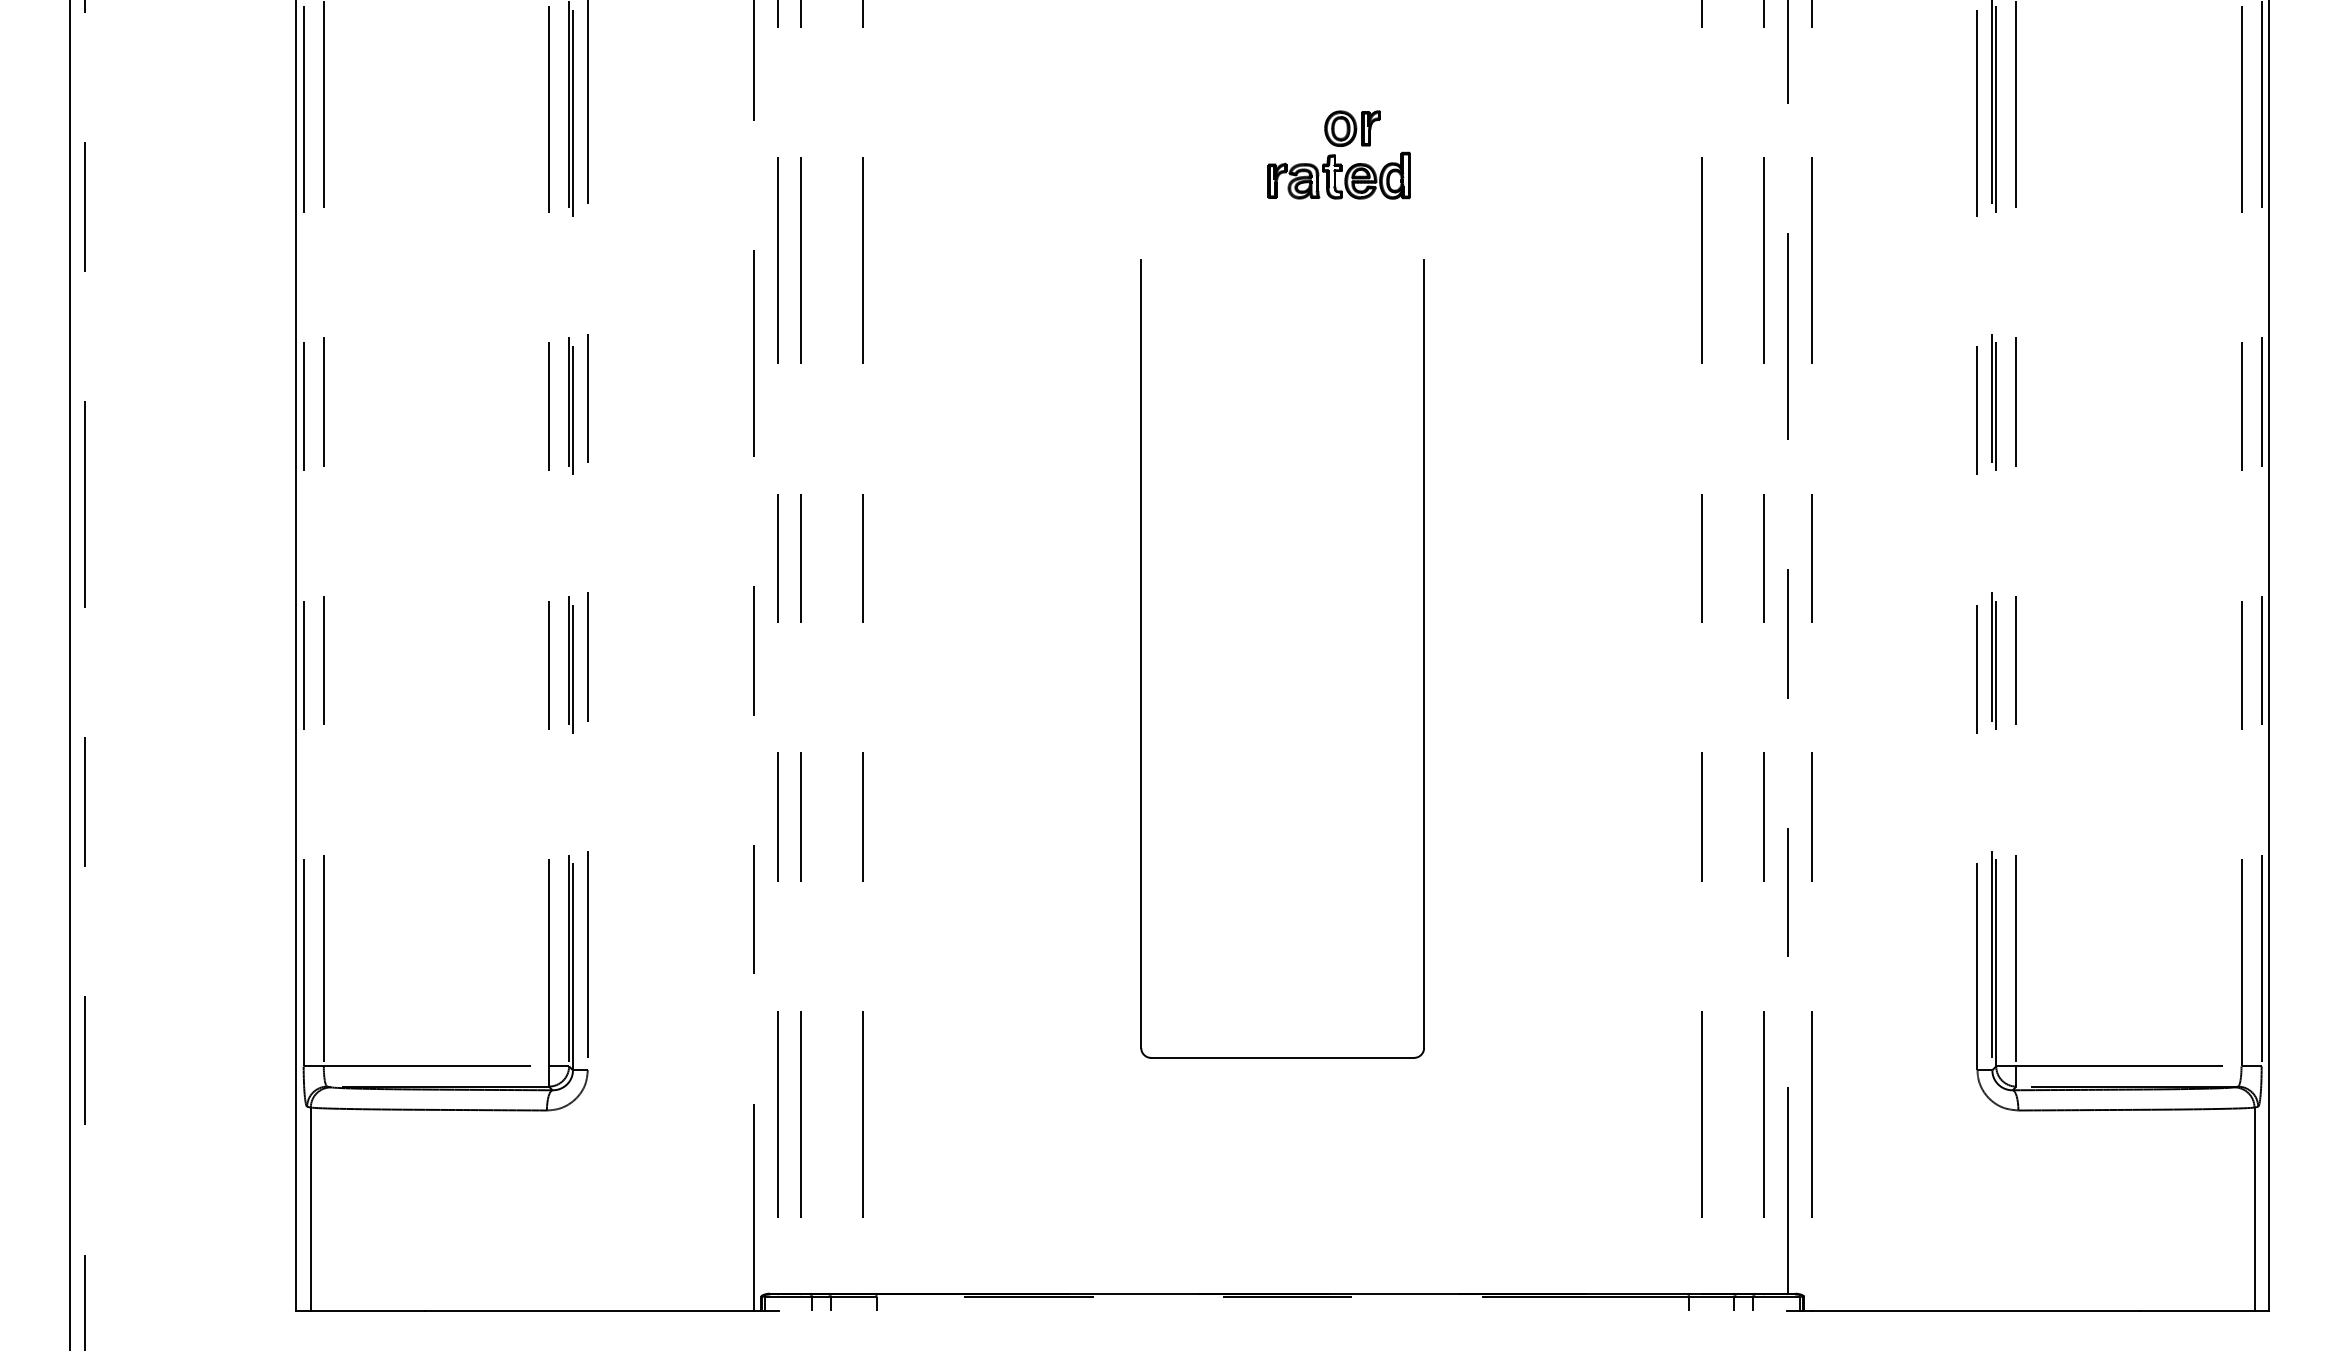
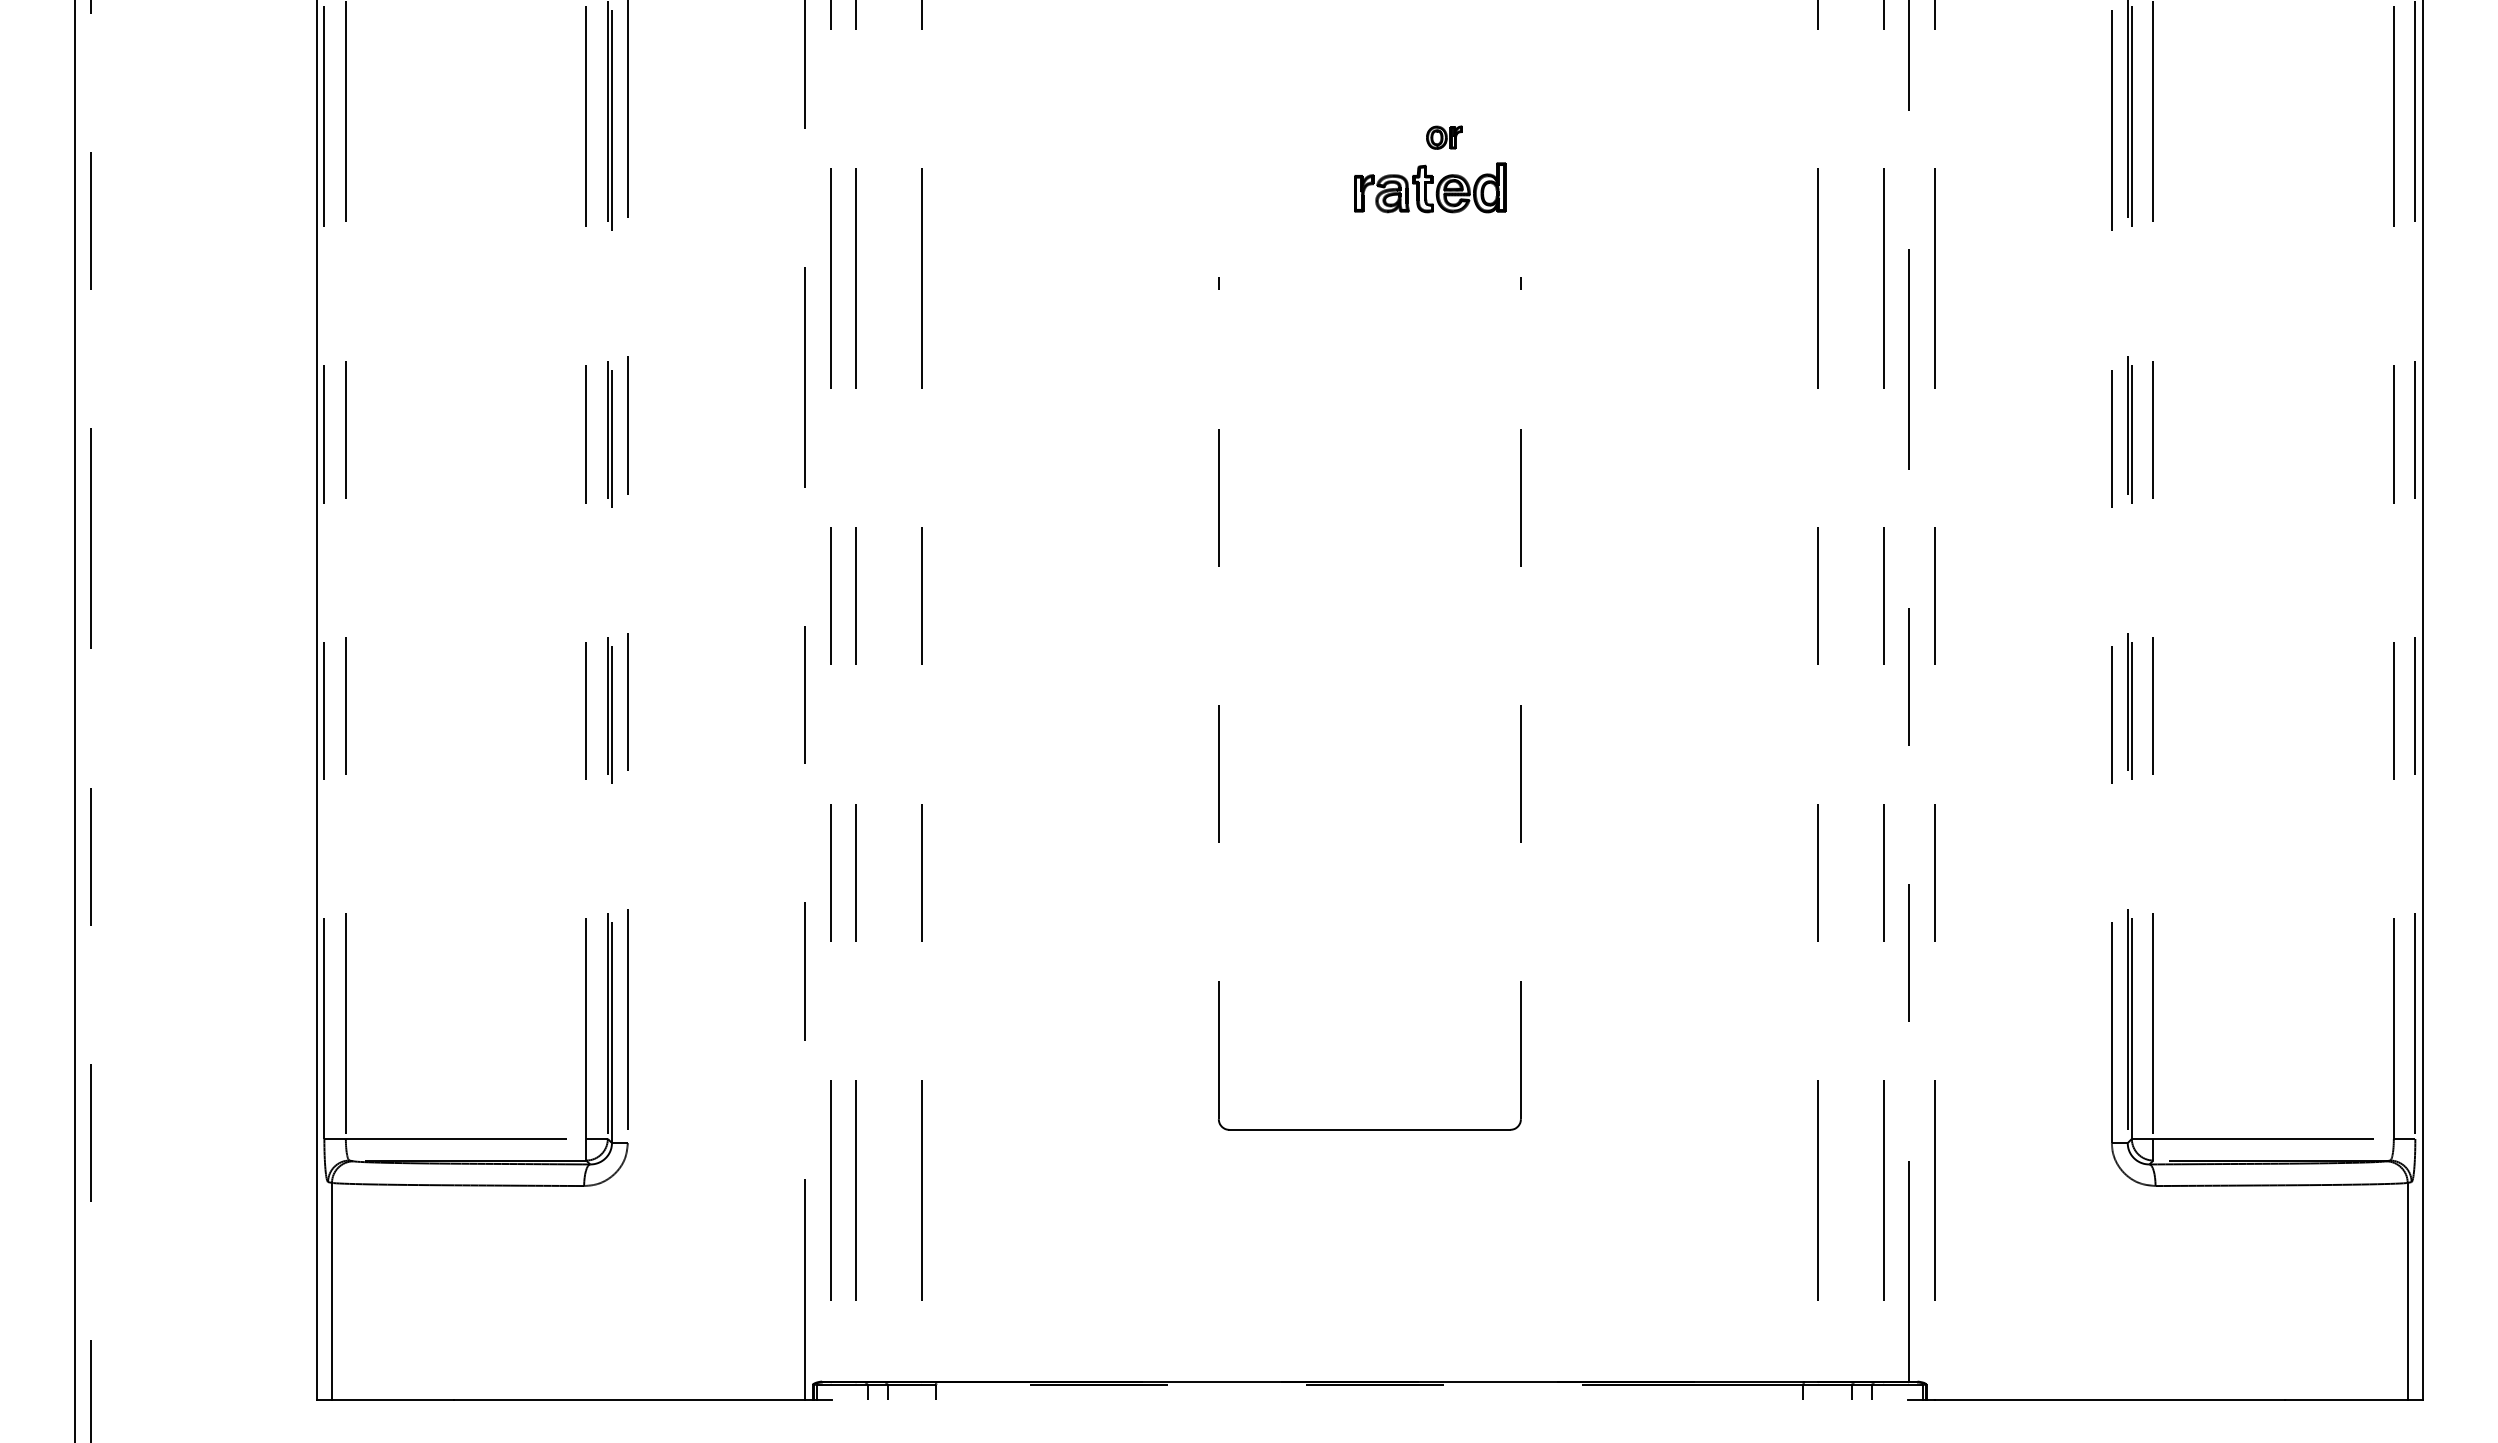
part: (1352, 128) -> (1444, 137), size x0.6
line: (1140, 653) -> (1218, 698), solid -> dashed
line: (1423, 653) -> (1520, 698), solid -> dashed

